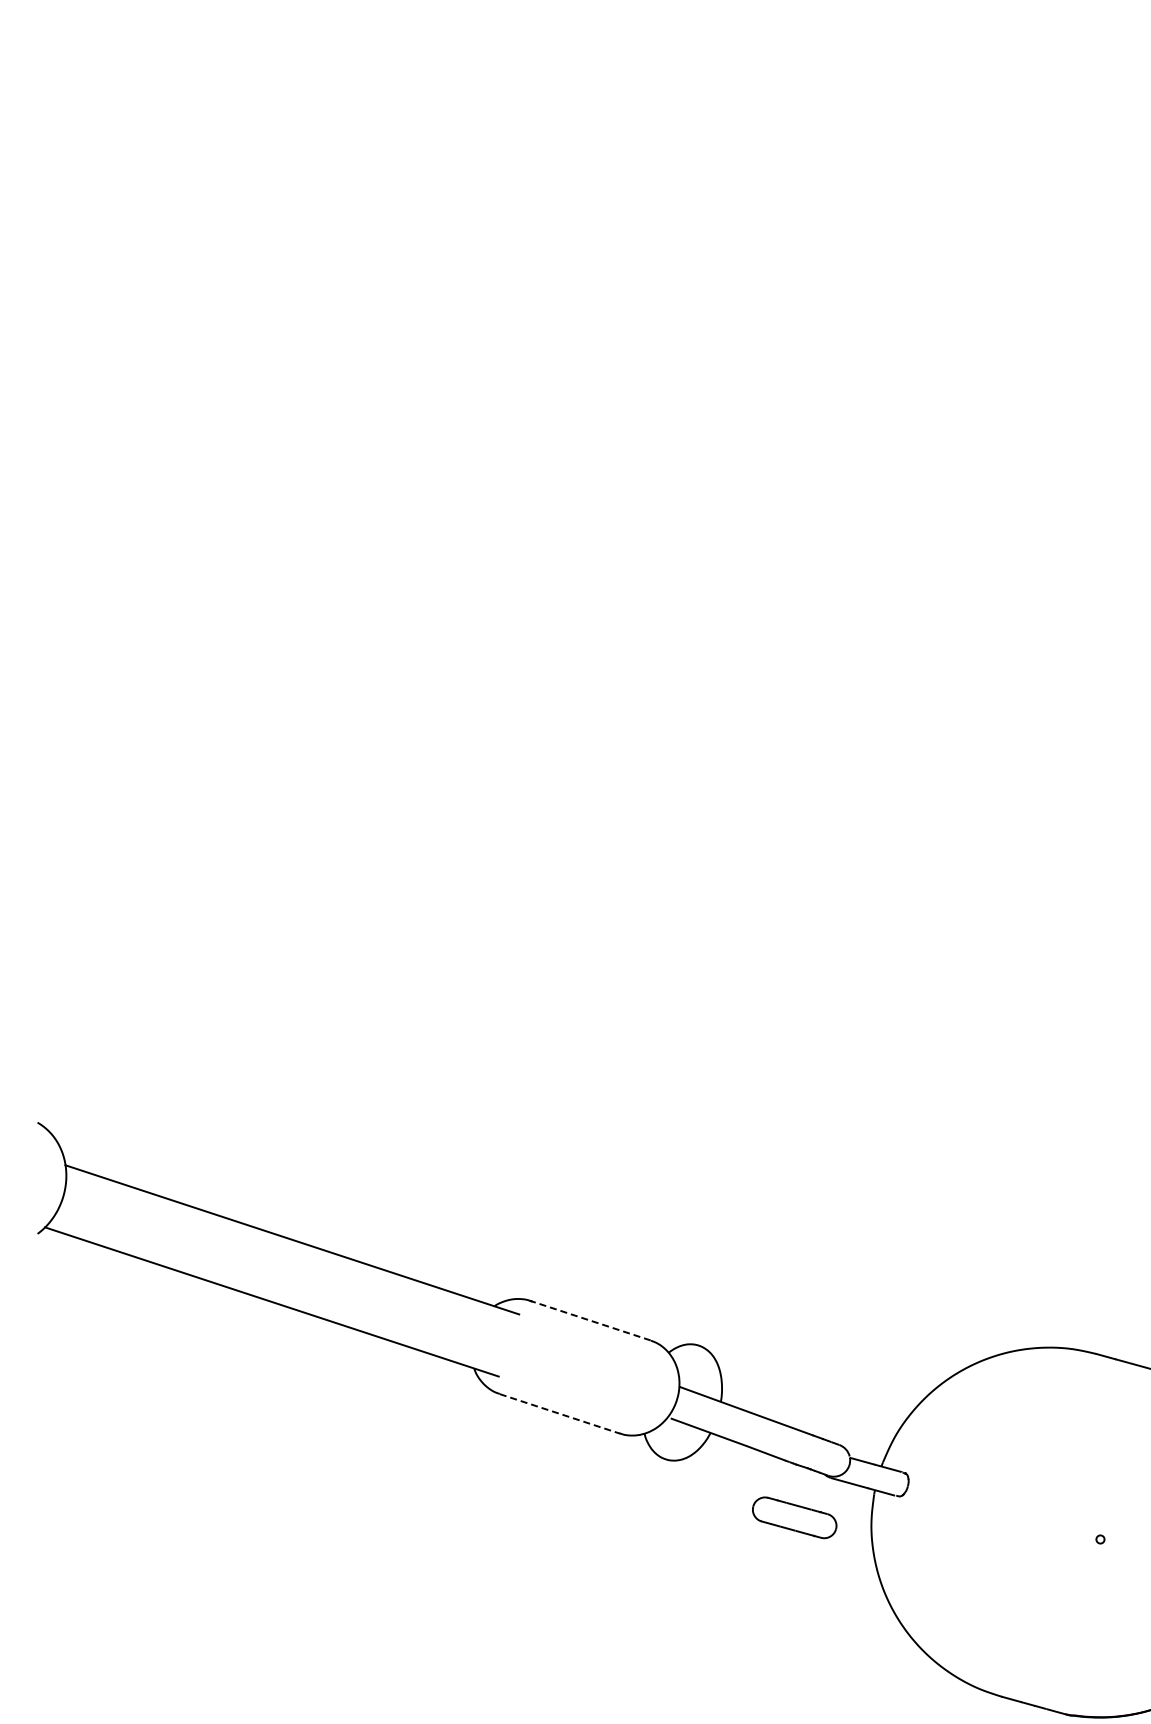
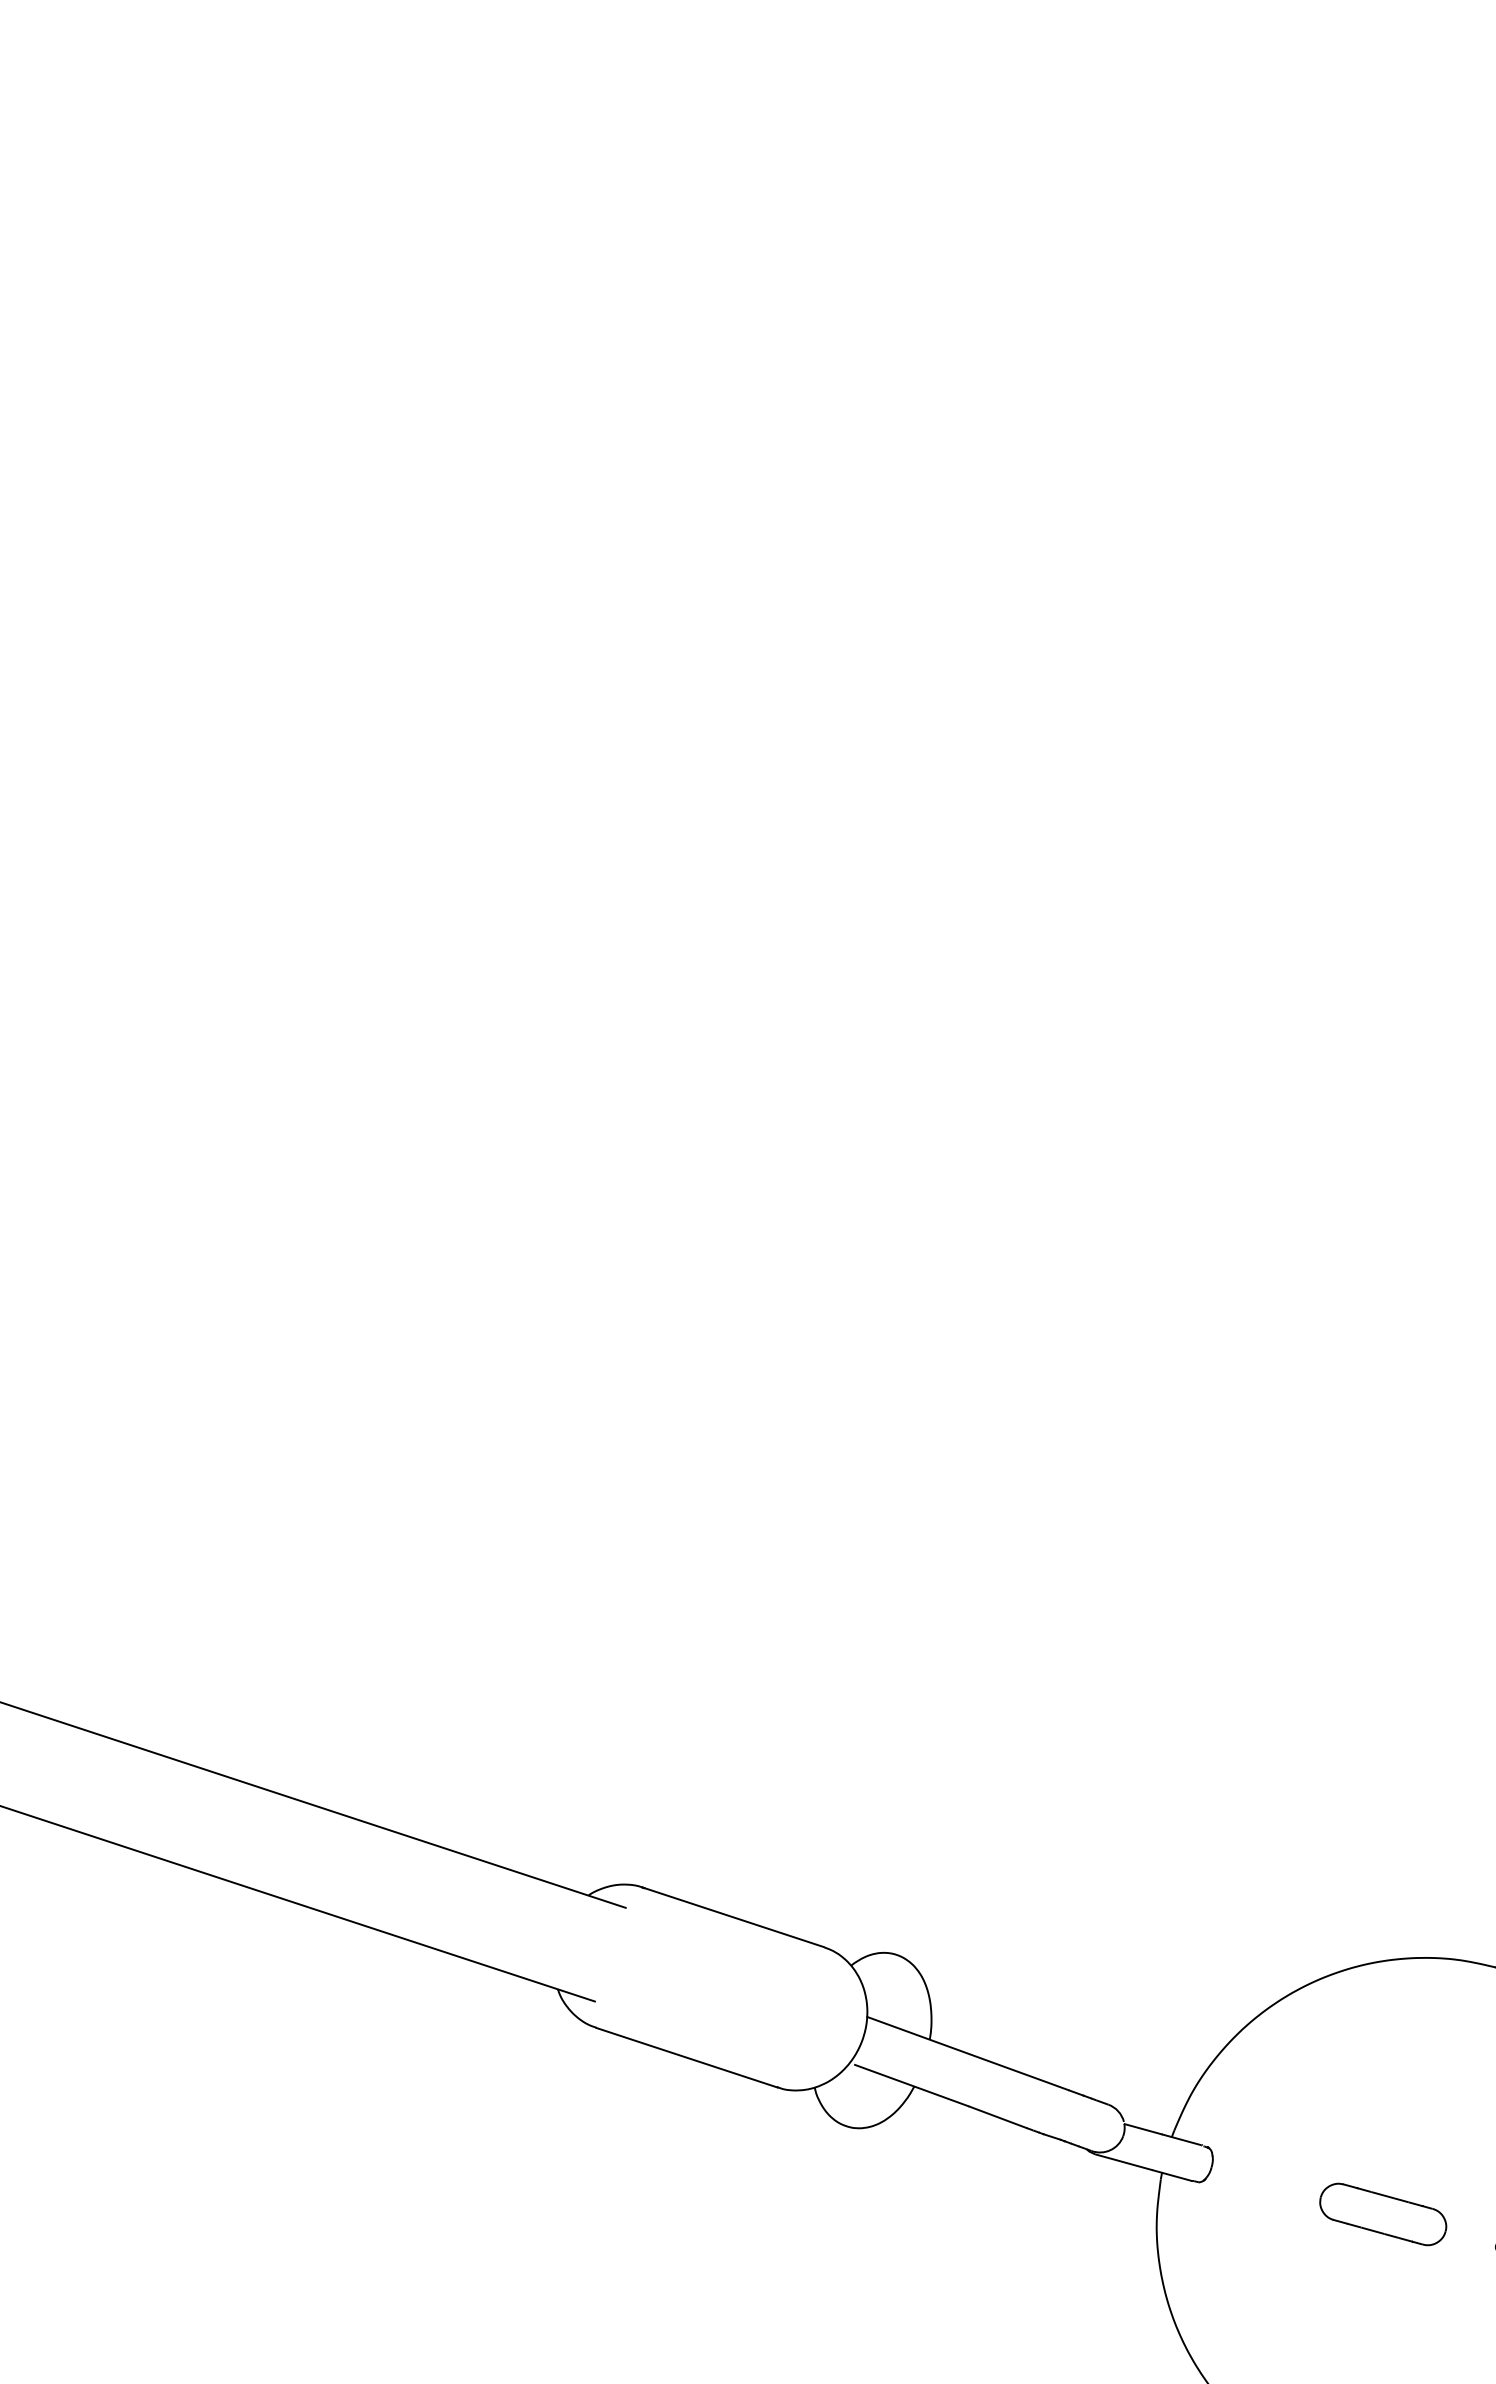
line: (590, 1320) -> (733, 1917), dashed -> solid
line: (560, 1414) -> (687, 2058), dashed -> solid
part: (794, 1517) -> (1382, 2213), moved

